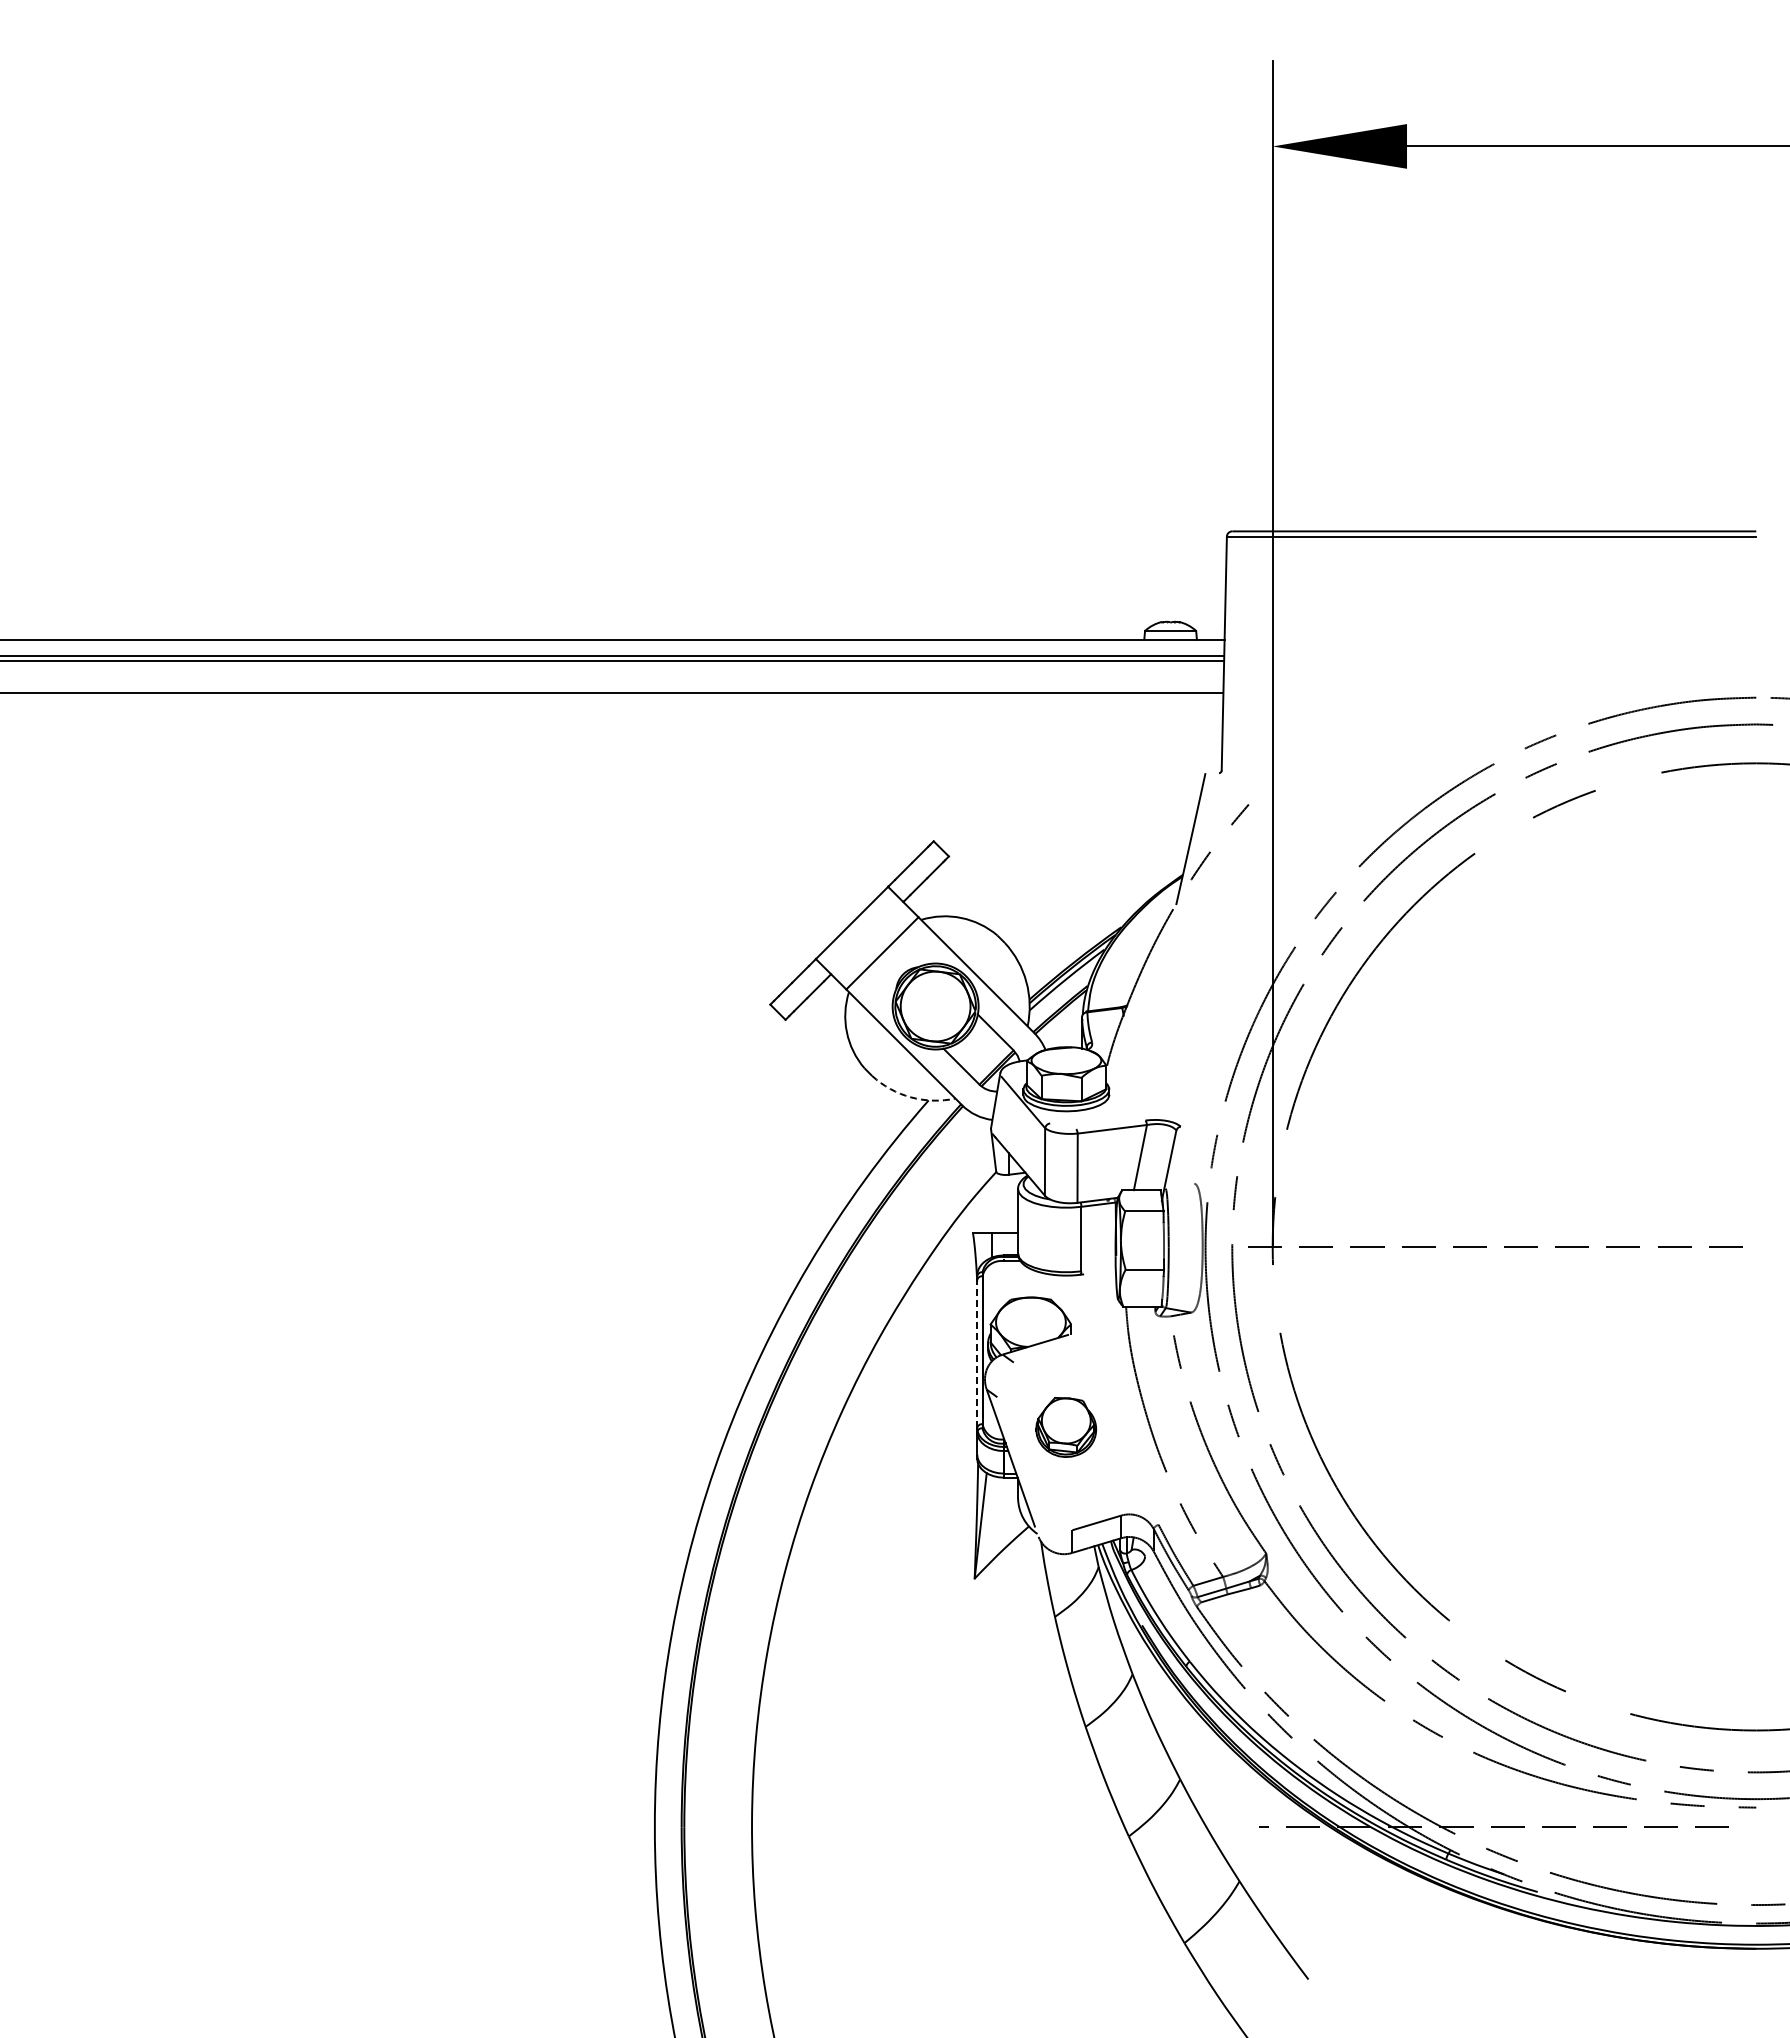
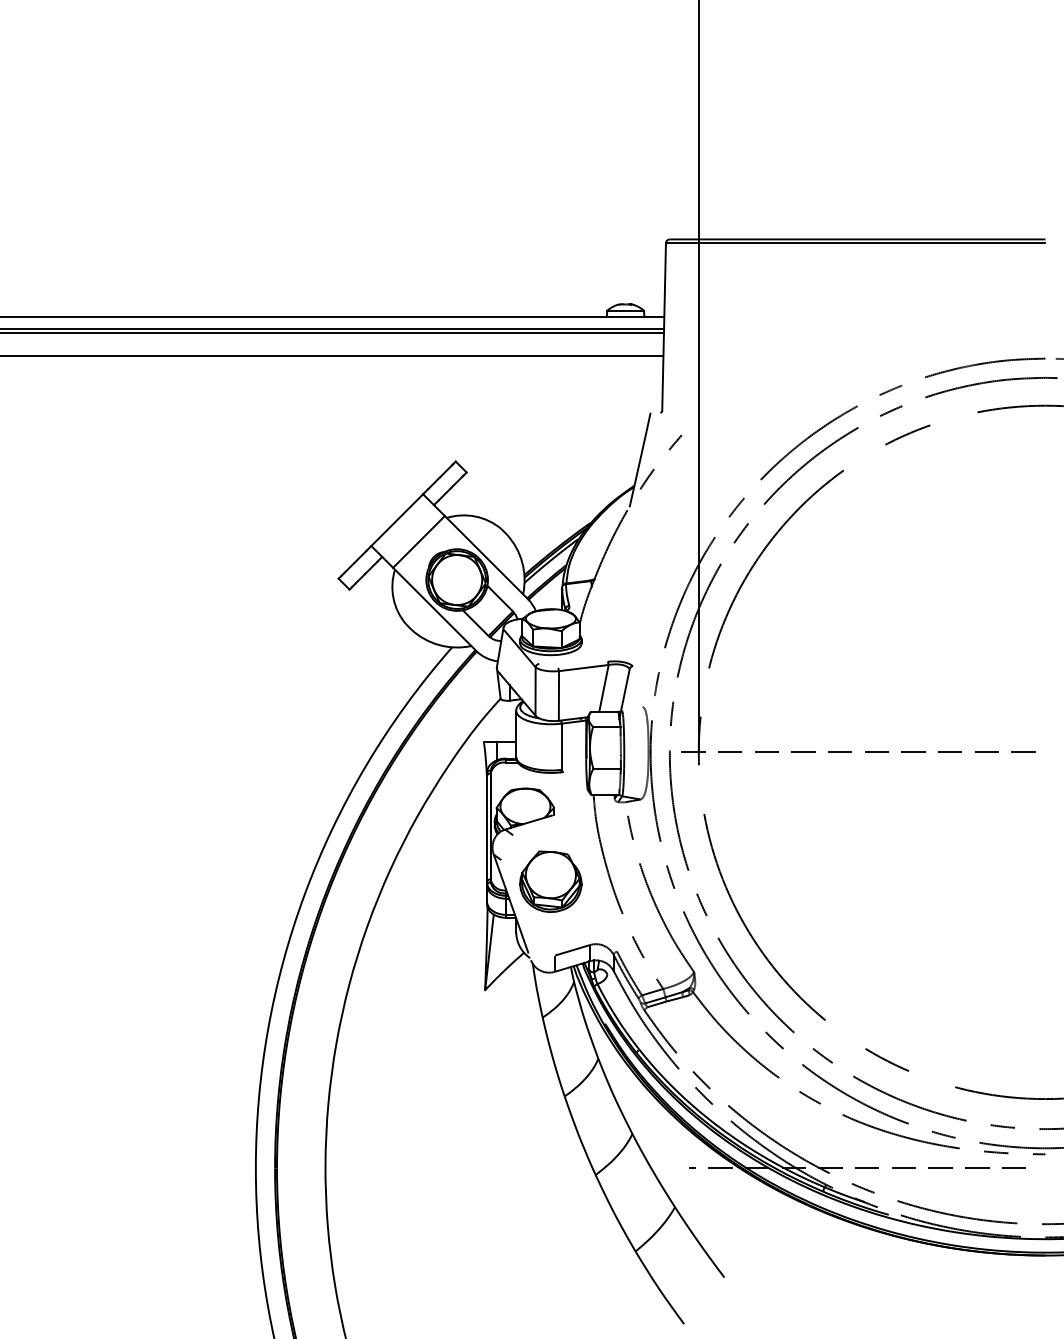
arc: (911, 1097) -> (439, 645), dashed -> solid
line: (977, 1352) -> (487, 828), dashed -> solid
part: (1065, 1427) -> (550, 881), size x1.43

